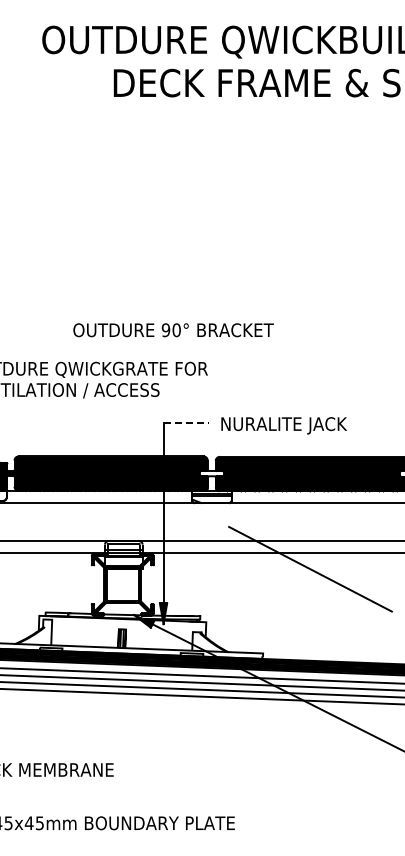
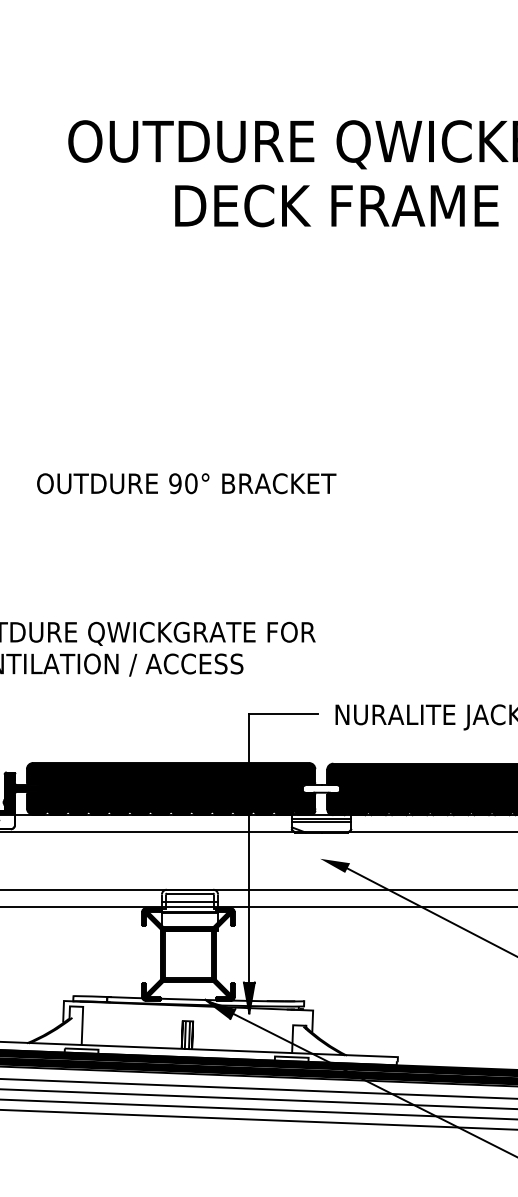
text: (173, 330) -> (186, 484), moved
line: (186, 423) -> (283, 713), dashed -> solid
fill: (221, 525) -> (335, 866), added

